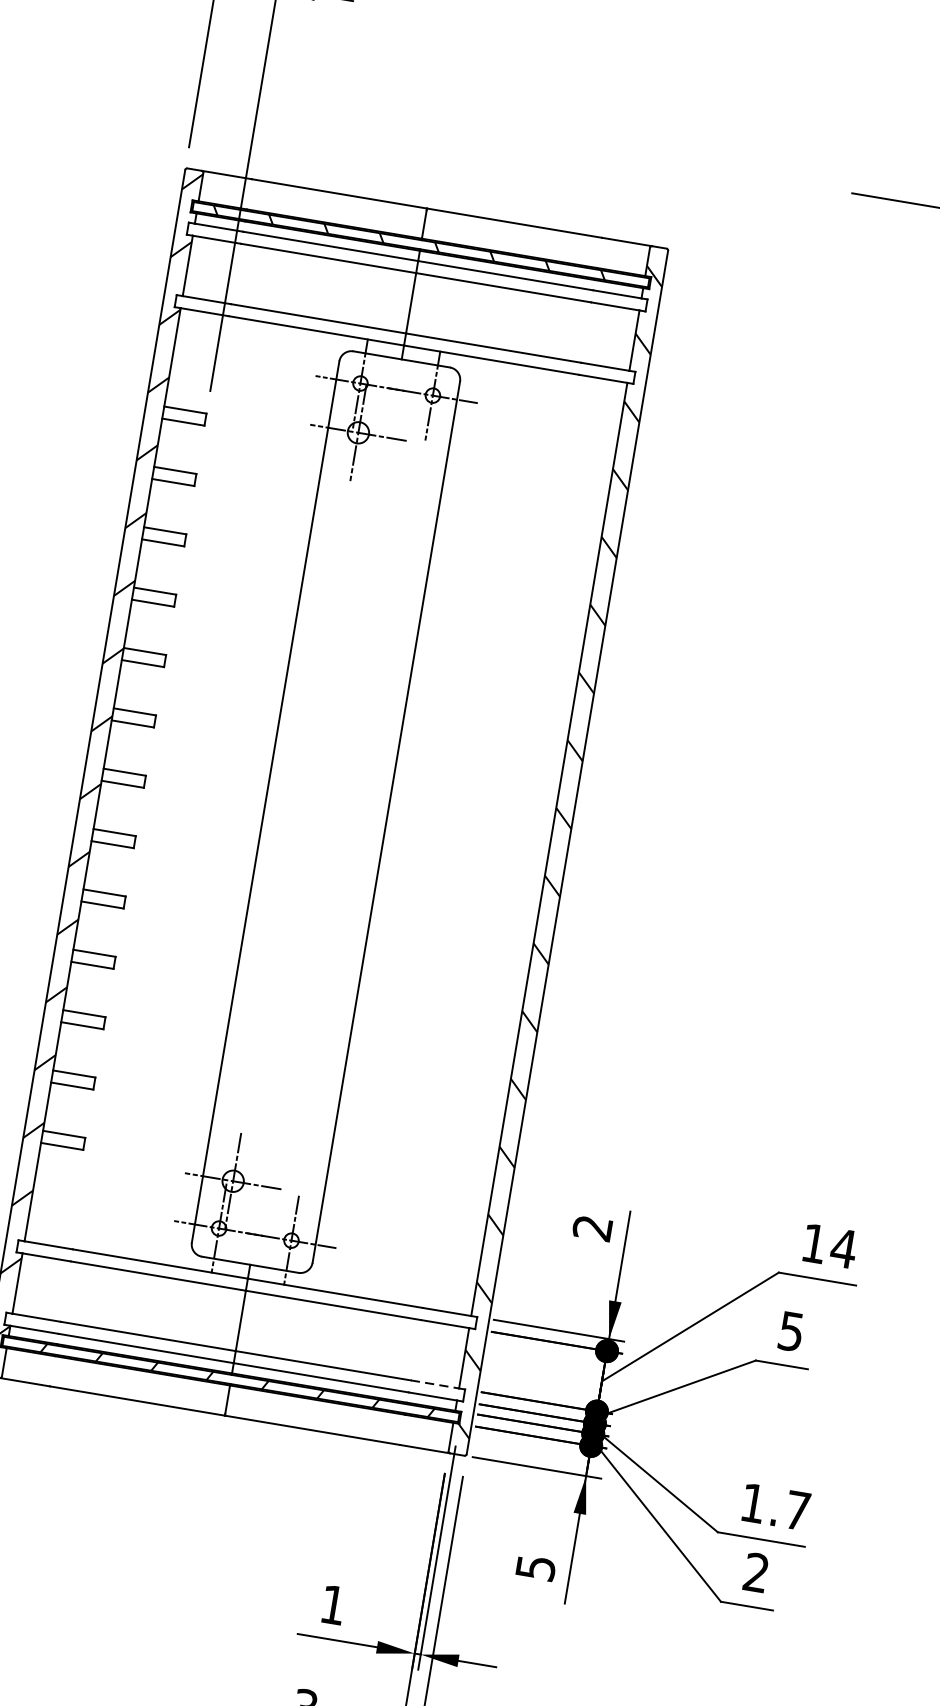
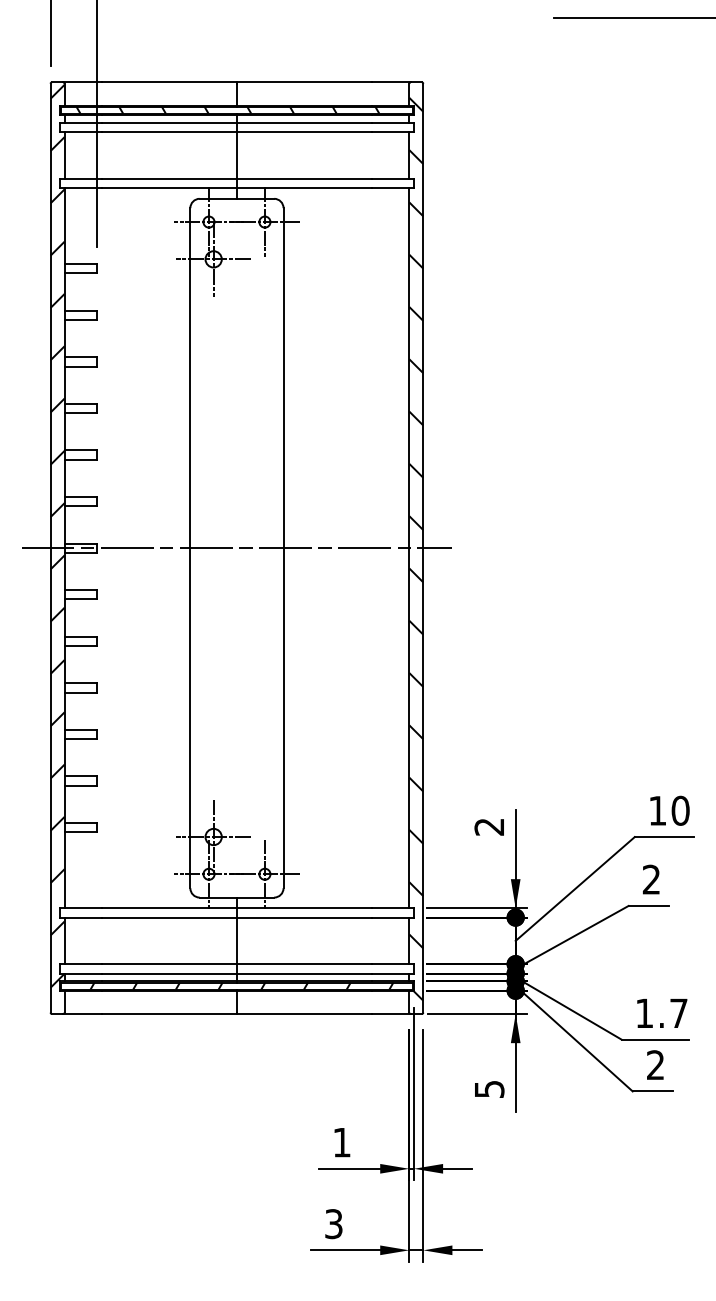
line: (325, 812) -> (236, 548), added
text: (843, 1248) -> (680, 810), 14 -> 10
text: (789, 1331) -> (650, 879), 5 -> 2
line: (434, 1384) -> (390, 964), dashed -> solid

